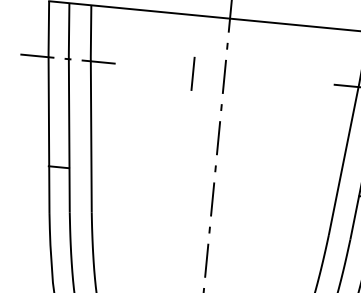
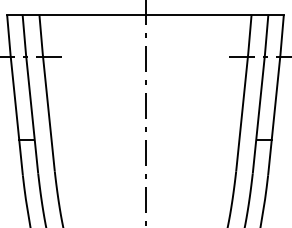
line: (193, 72) -> (121, 58), removed

